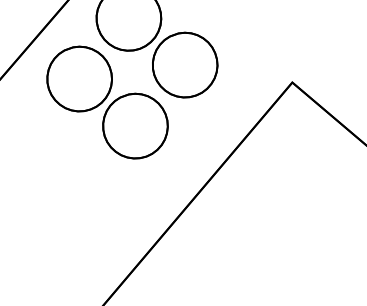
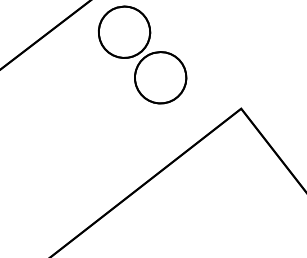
part: (106, 101) -> (93, 93), removed

